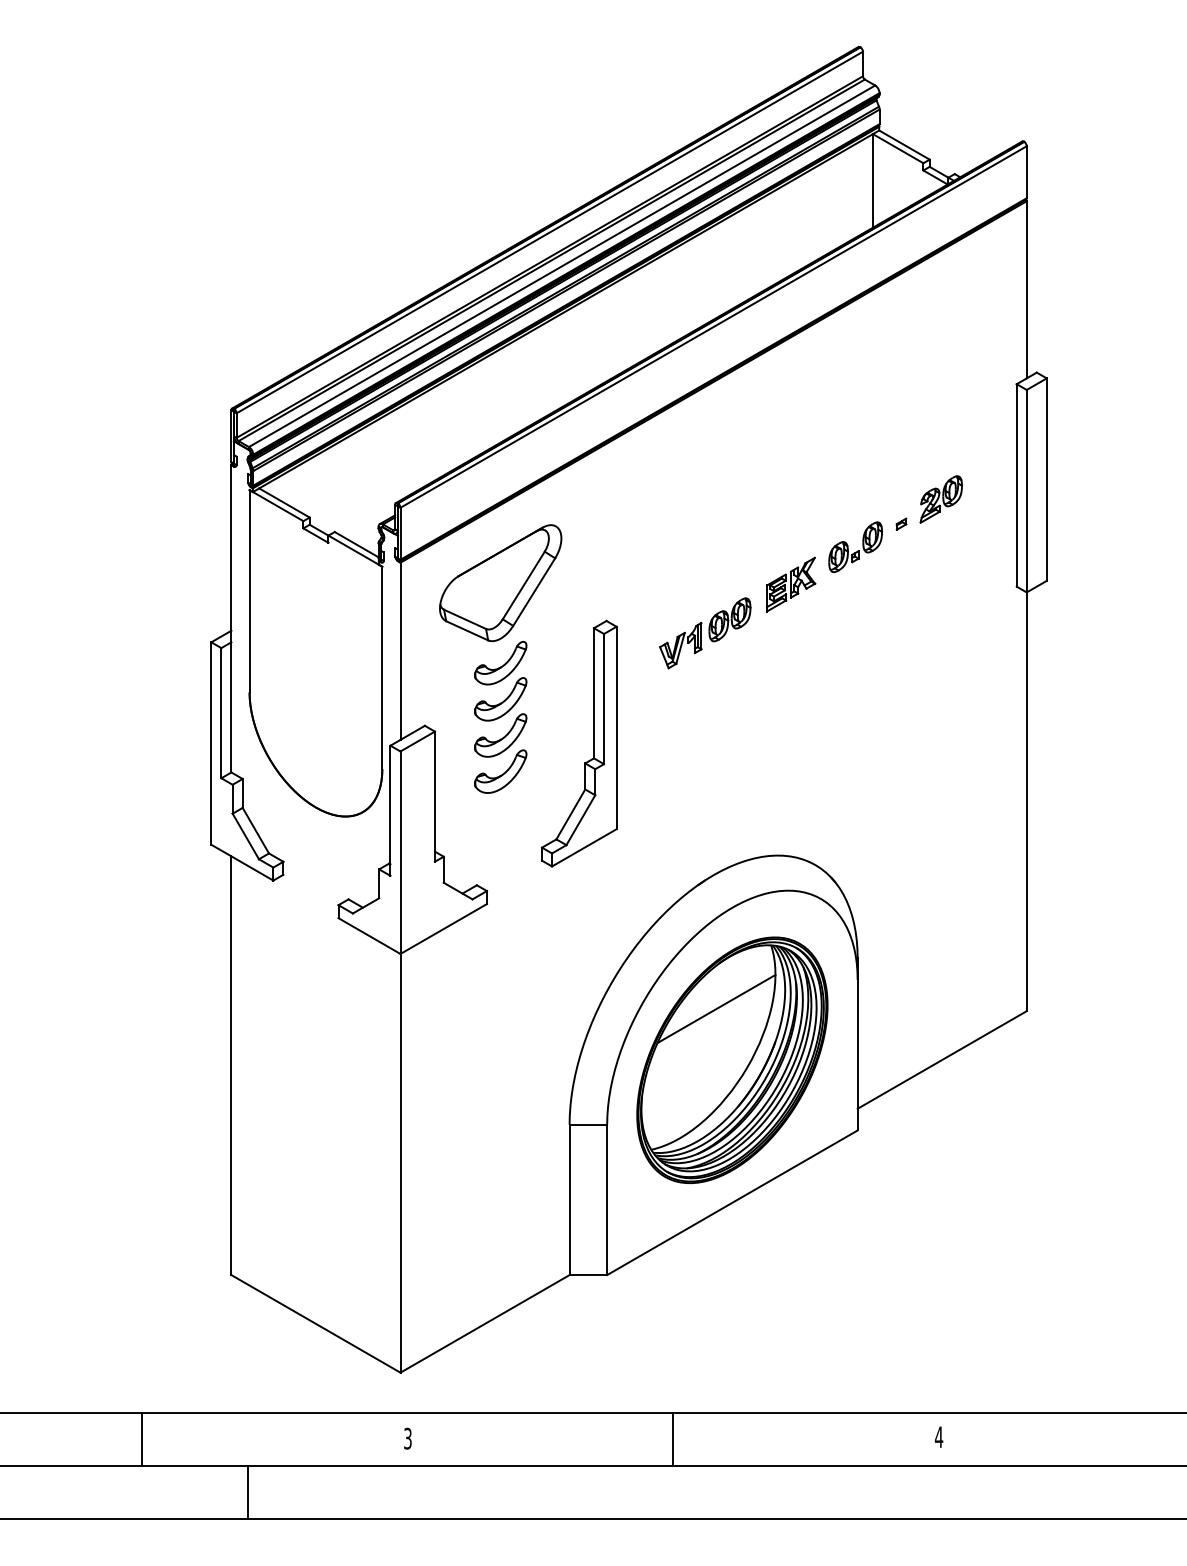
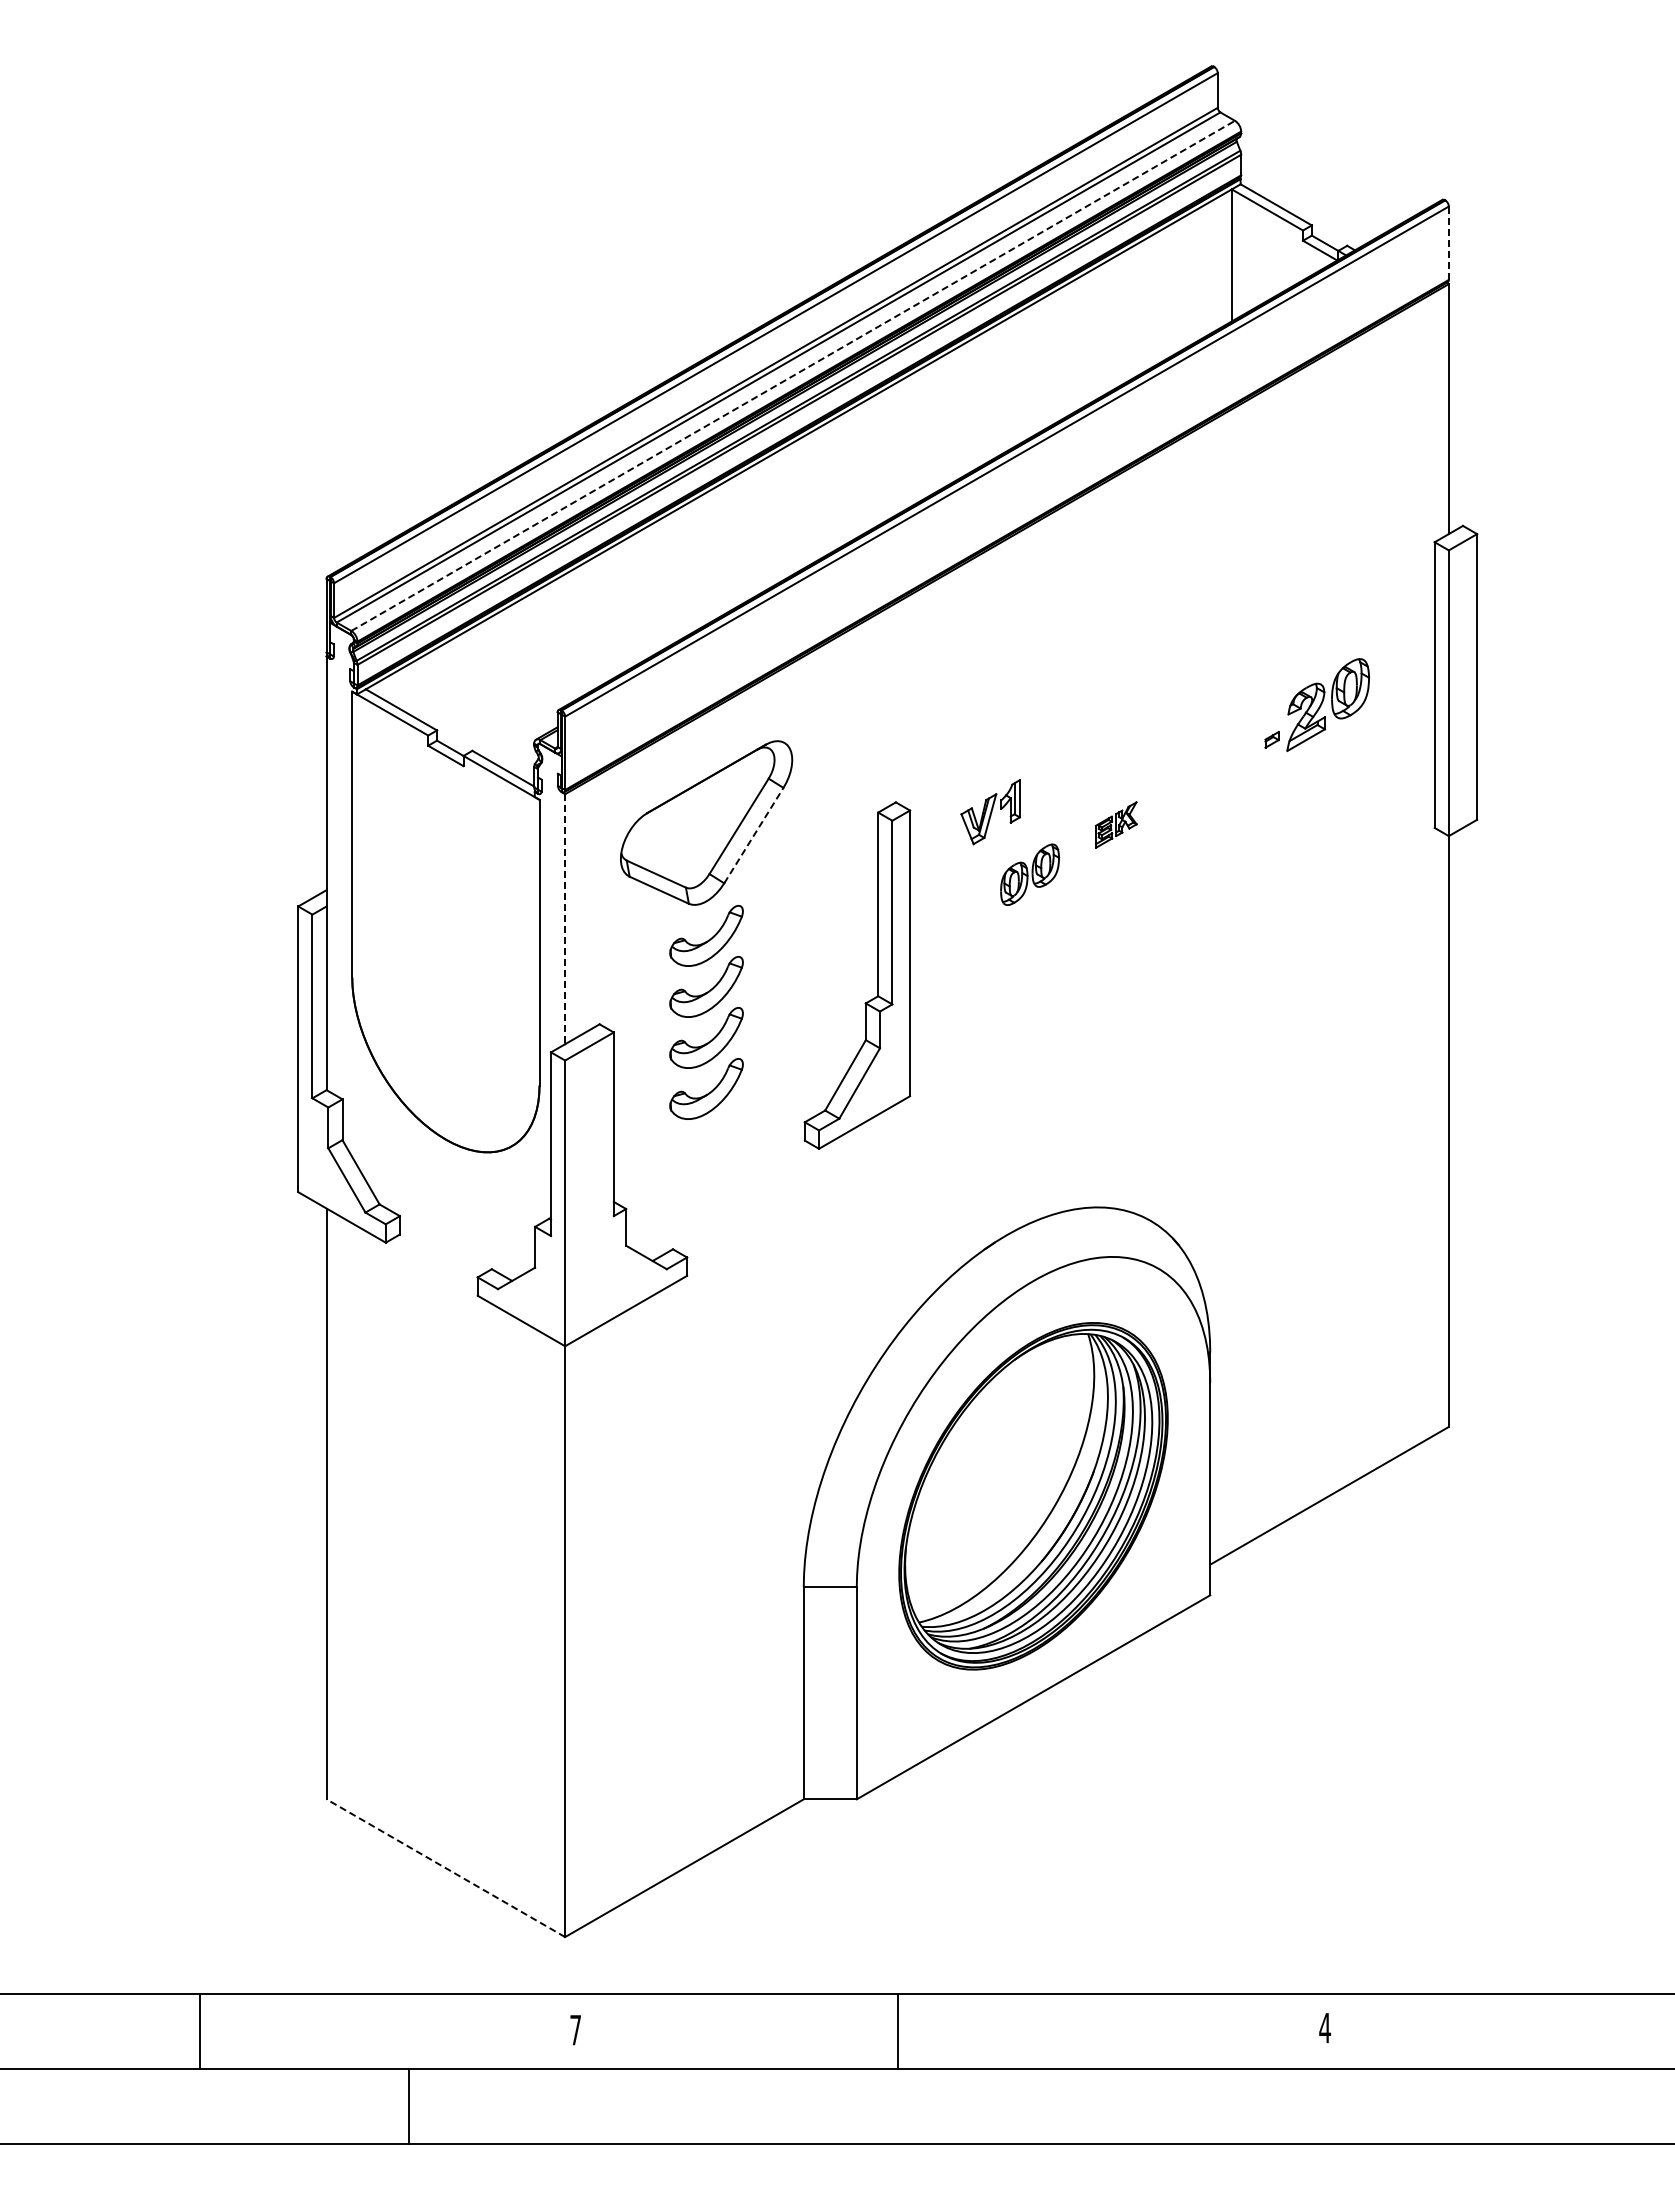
line: (1026, 172) -> (1448, 243), solid -> dashed
line: (562, 266) -> (793, 375), solid -> dashed
part: (941, 499) -> (1328, 704), size x1.4
part: (855, 547) -> (1207, 772), removed
part: (791, 584) -> (1116, 824), size x0.6
line: (534, 592) -> (754, 835), solid -> dashed
part: (680, 645) -> (990, 812), moved
line: (400, 651) -> (565, 919), solid -> dashed
part: (593, 743) -> (877, 975), moved
line: (716, 1008) -> (1010, 1423), removed
line: (315, 1324) -> (445, 1868), solid -> dashed
text: (407, 1438) -> (575, 2029), 3 -> 7
line: (672, 1438) -> (897, 2030), moved
line: (248, 1492) -> (409, 2105), moved

